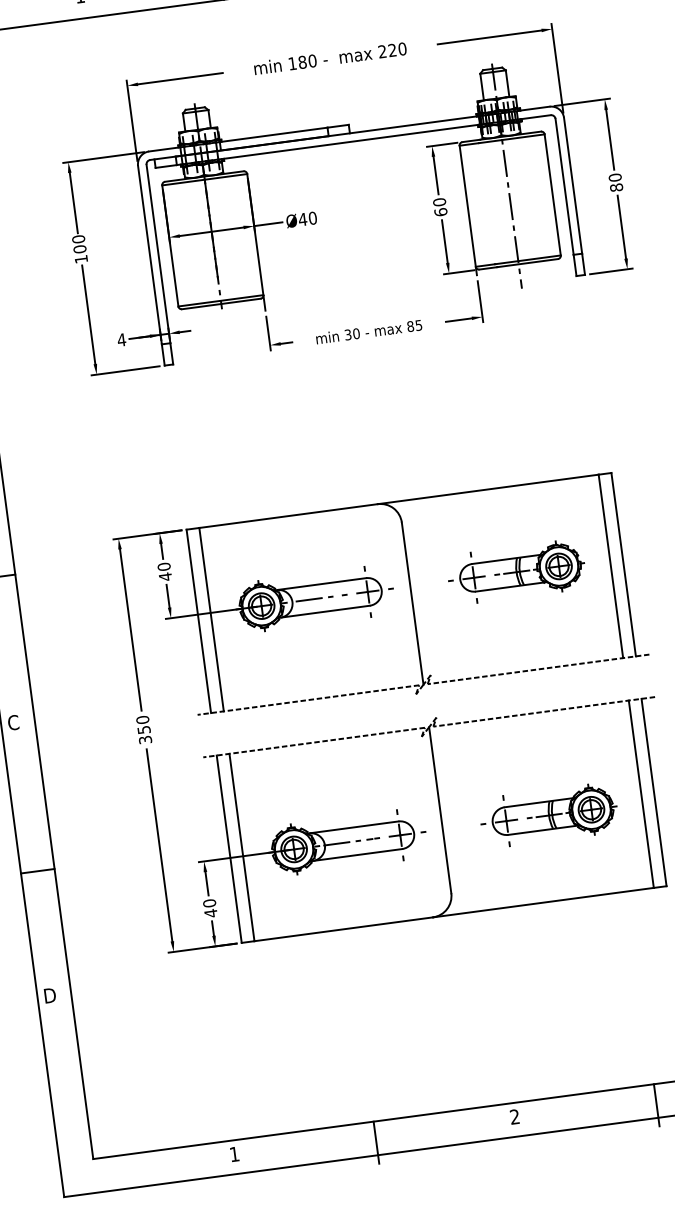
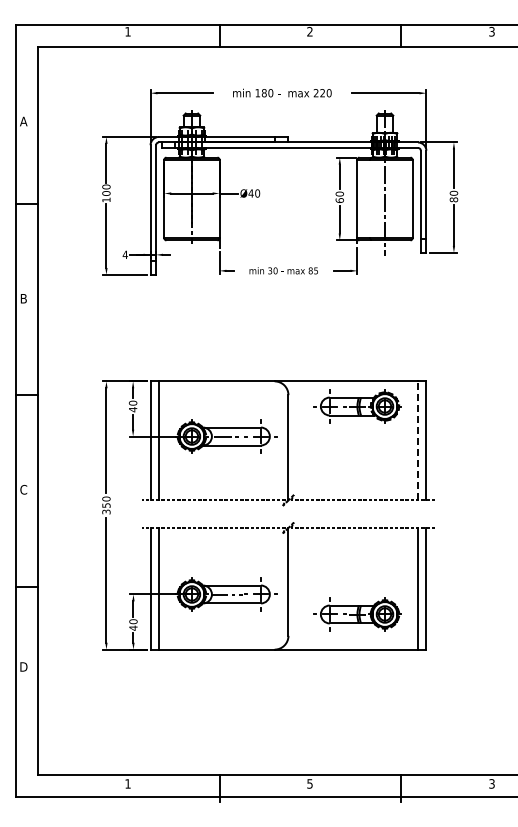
line: (611, 565) -> (418, 440), solid -> dashed
part: (516, 572) -> (357, 406), moved
part: (549, 815) -> (357, 614), moved
text: (514, 1116) -> (309, 783), 2 -> 5

